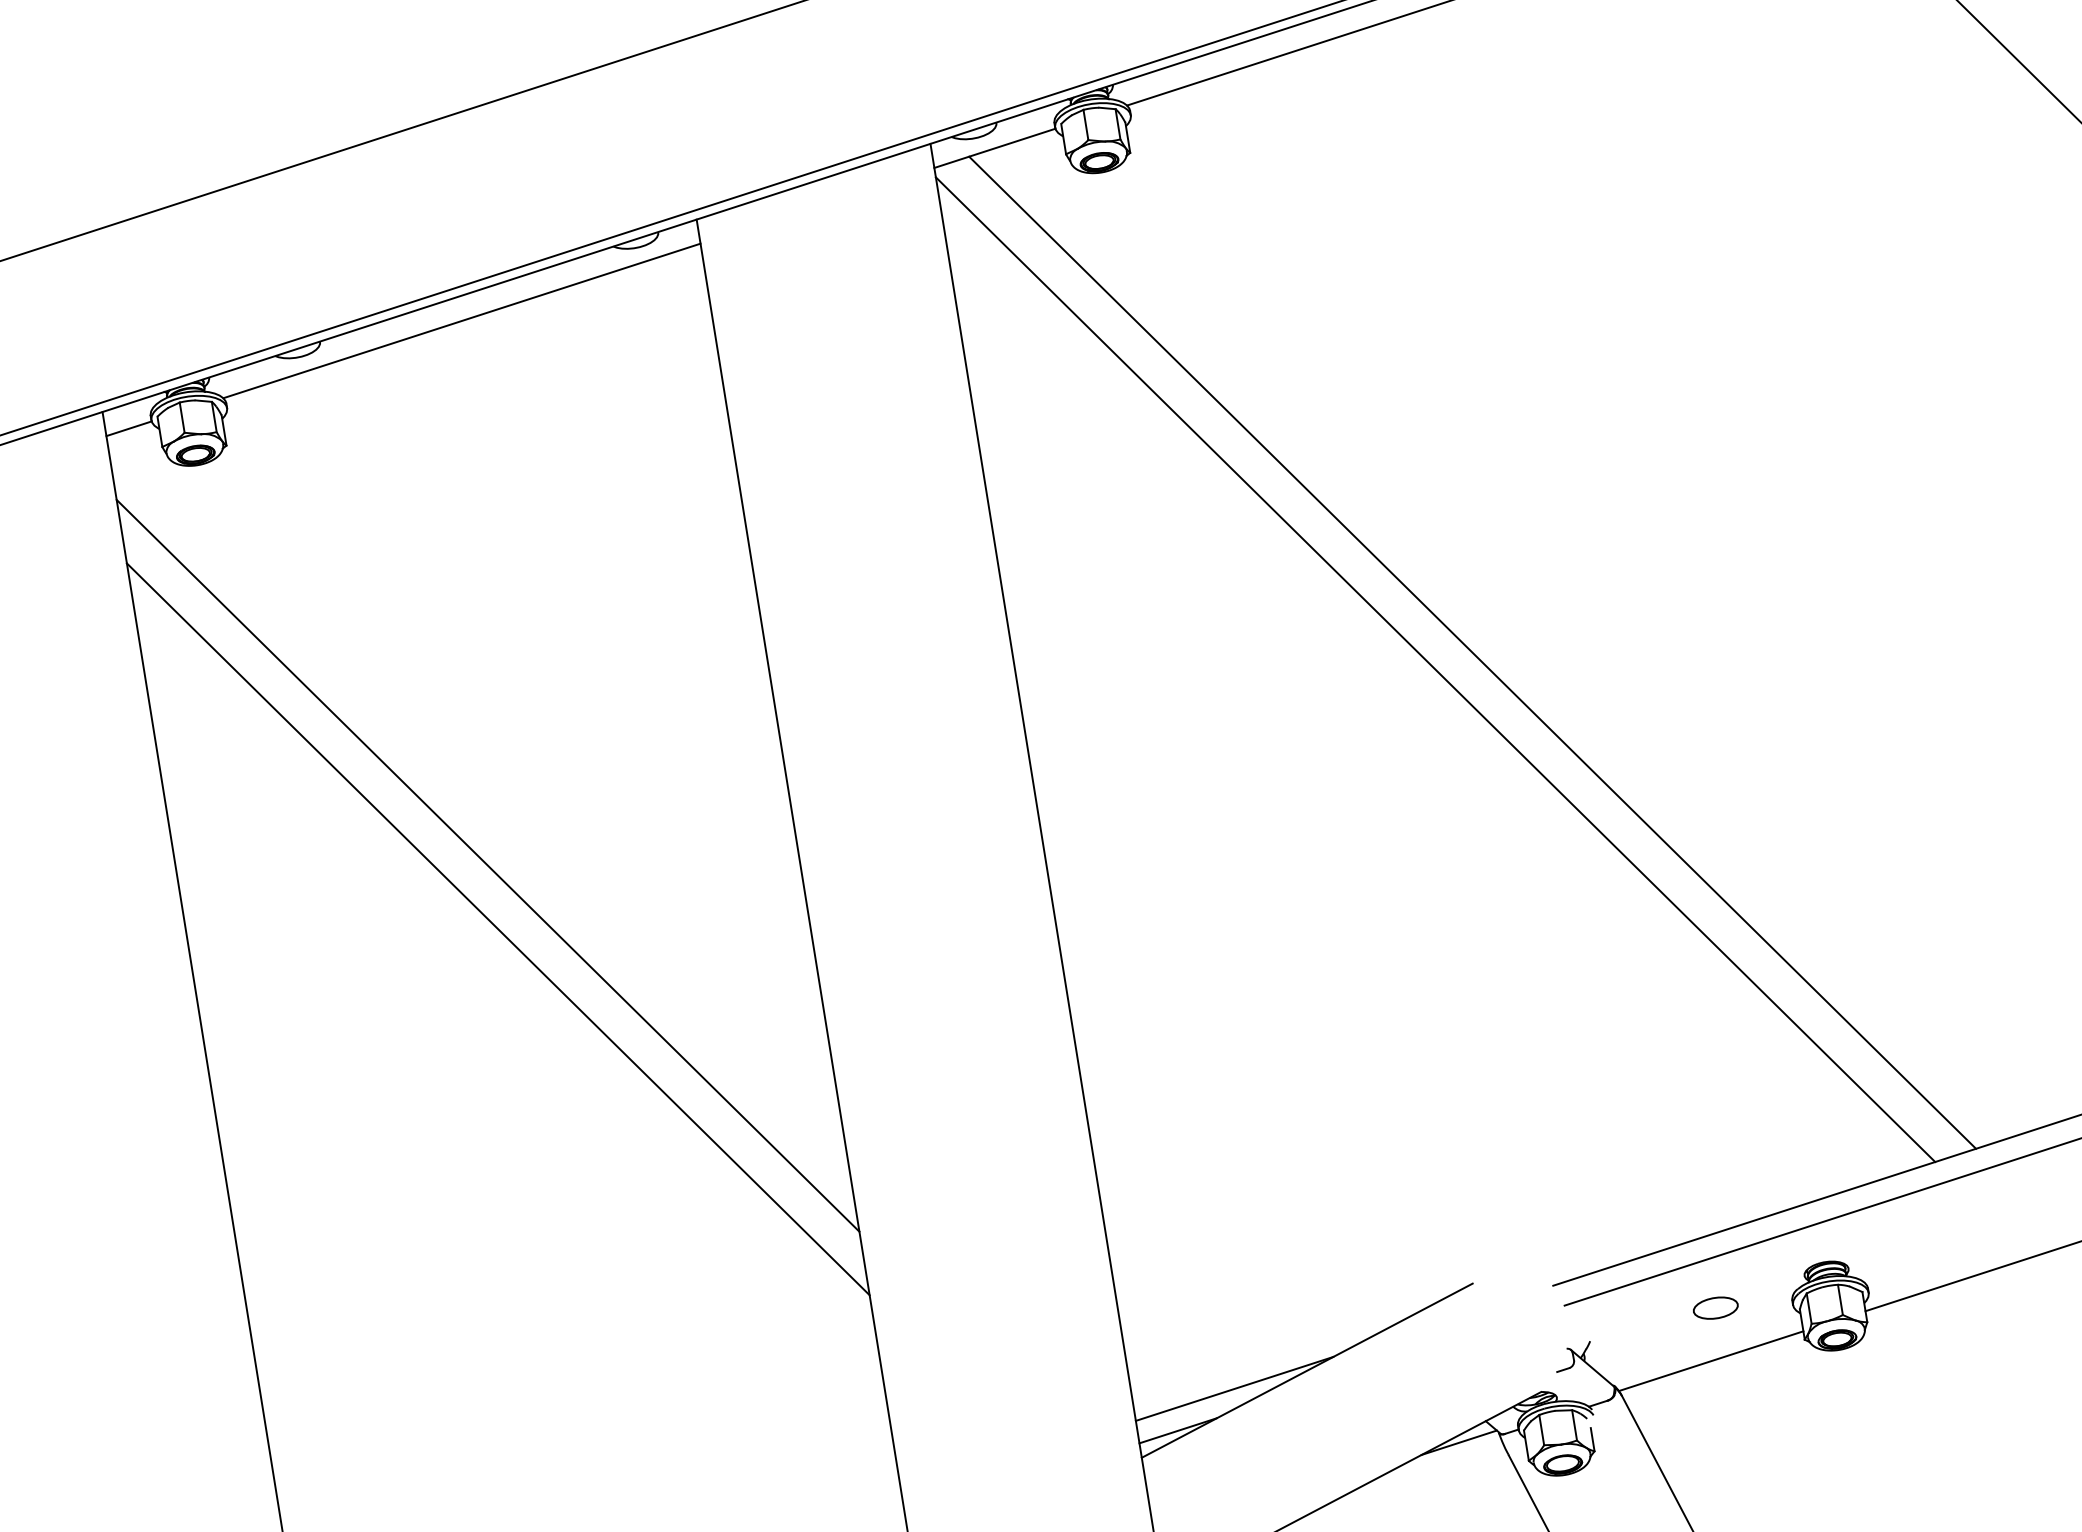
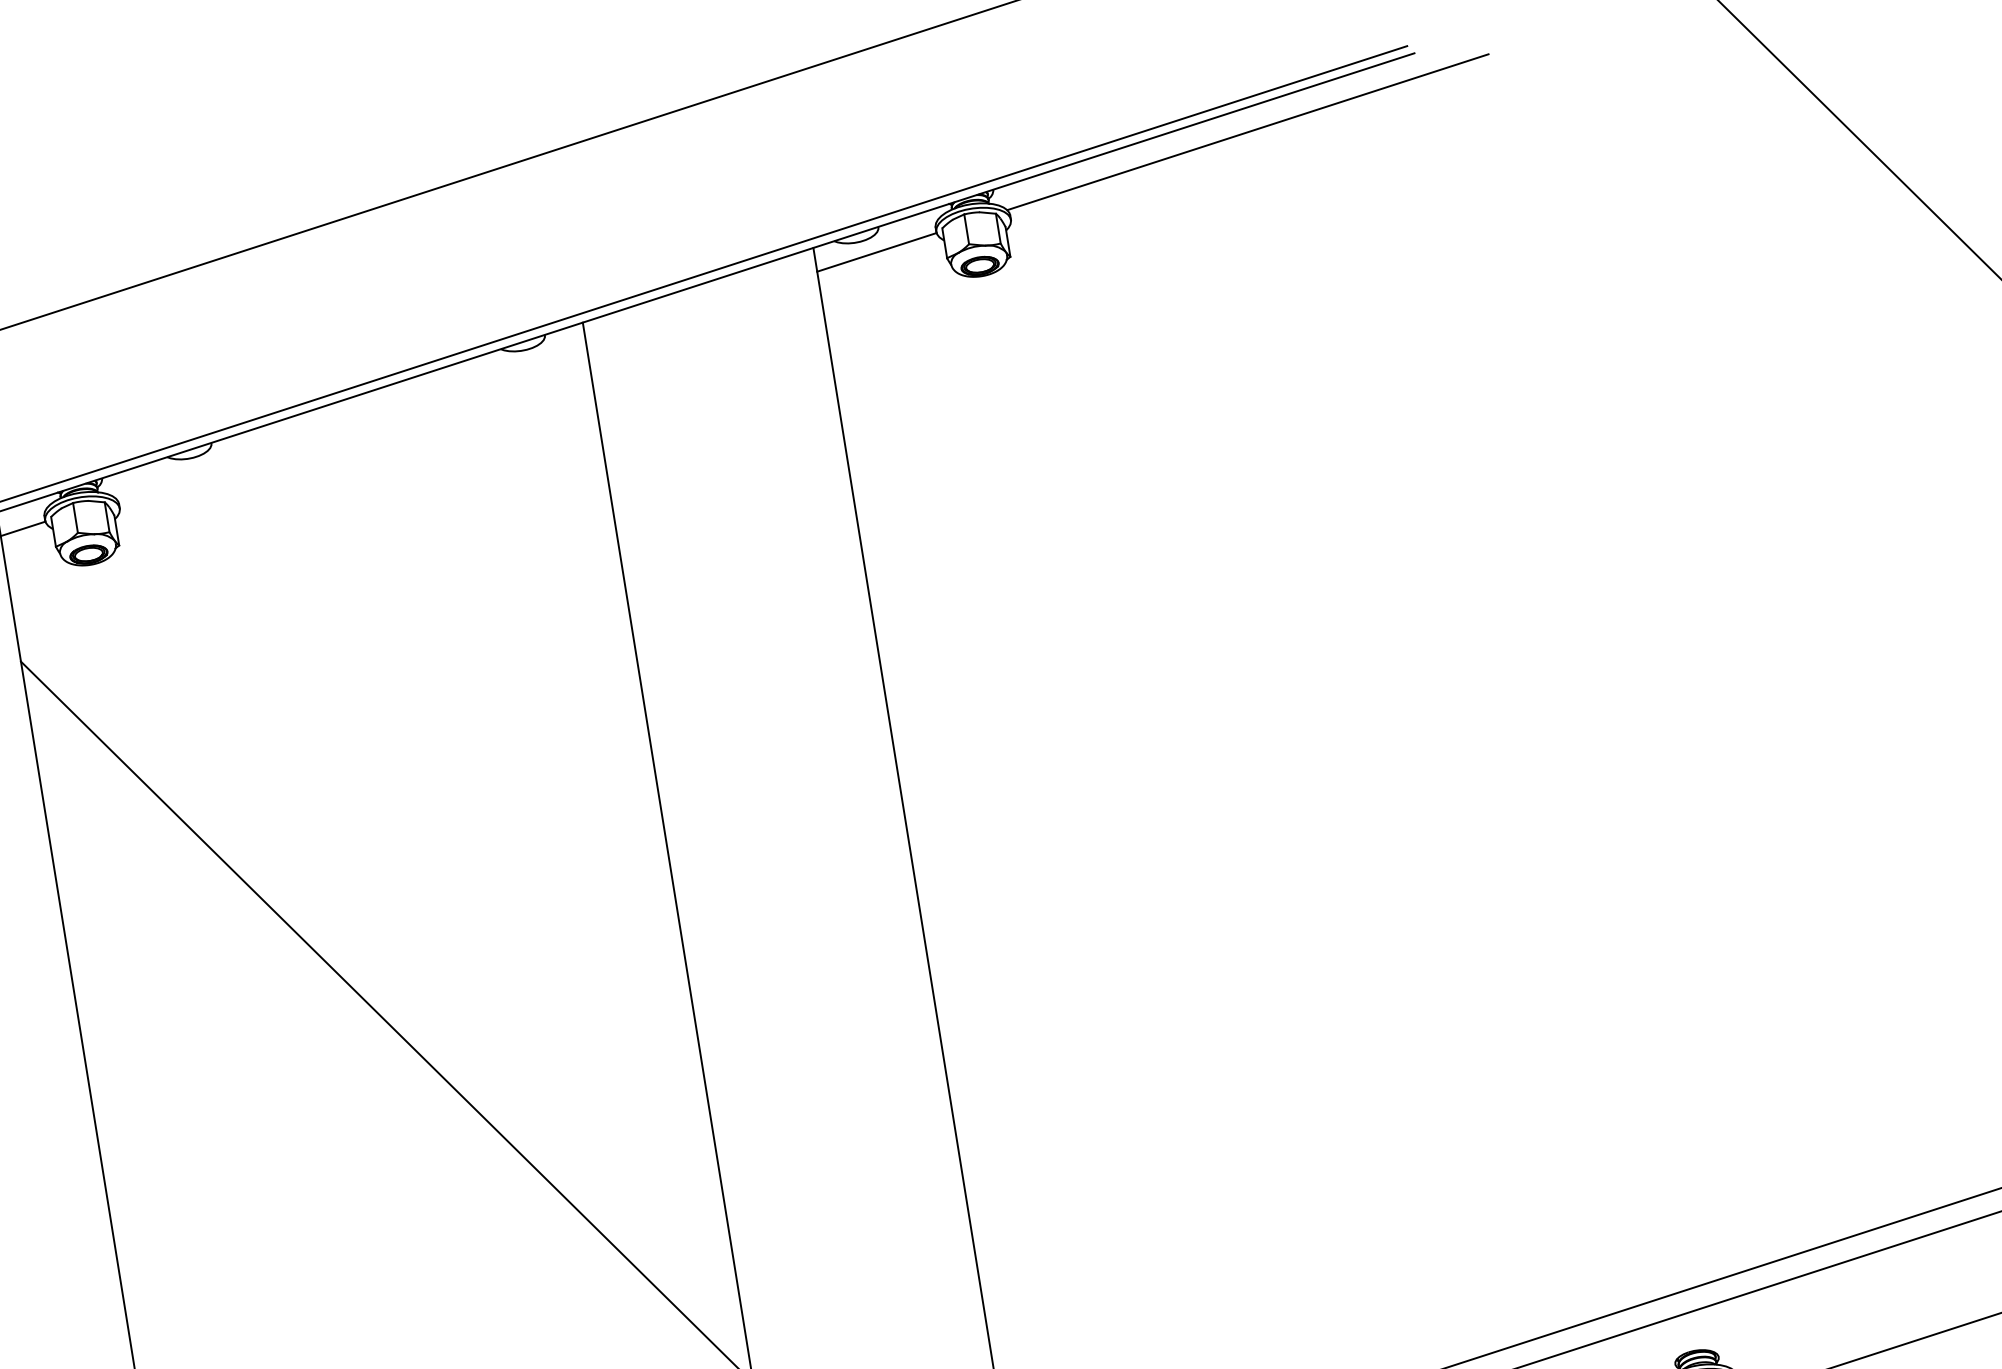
line: (461, 320) -> (350, 422), removed
line: (1472, 652) -> (1347, 749), removed
line: (1435, 669) -> (1311, 766), removed
line: (487, 865) -> (376, 959), removed

